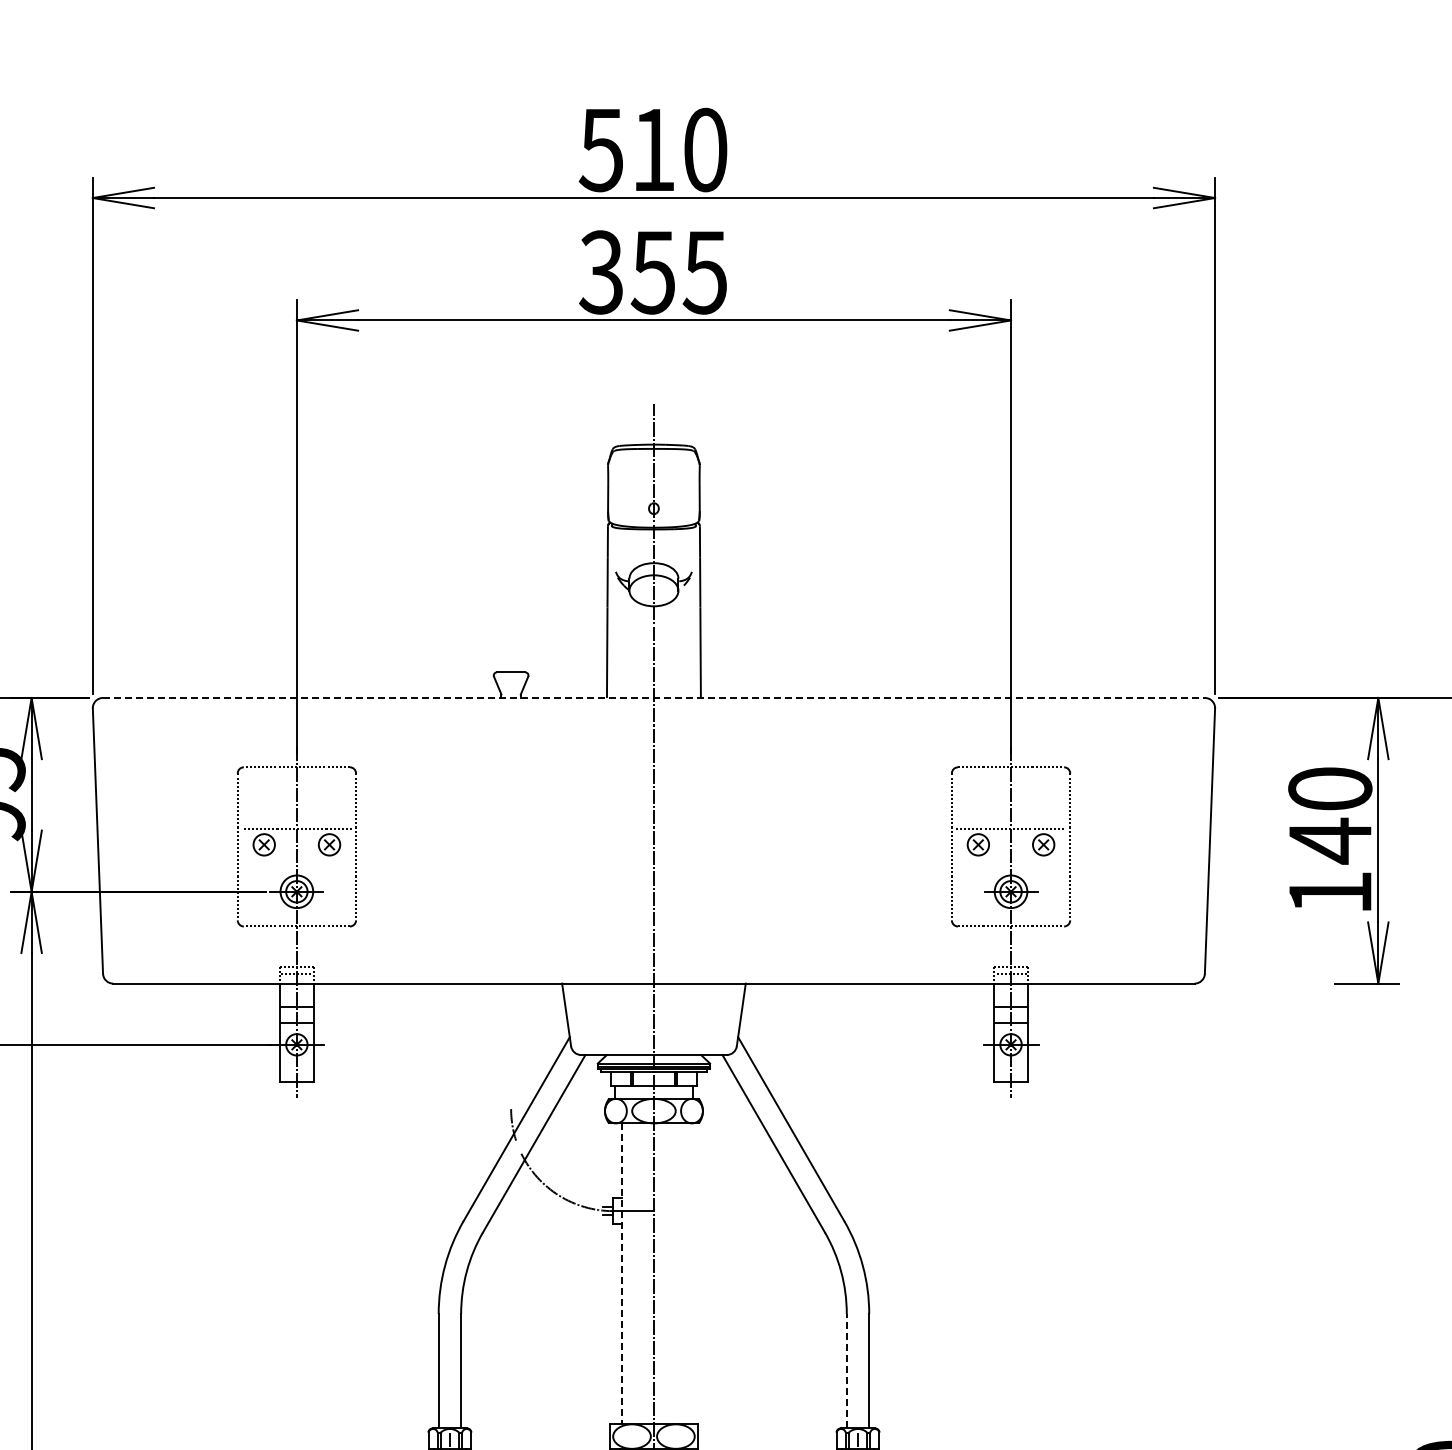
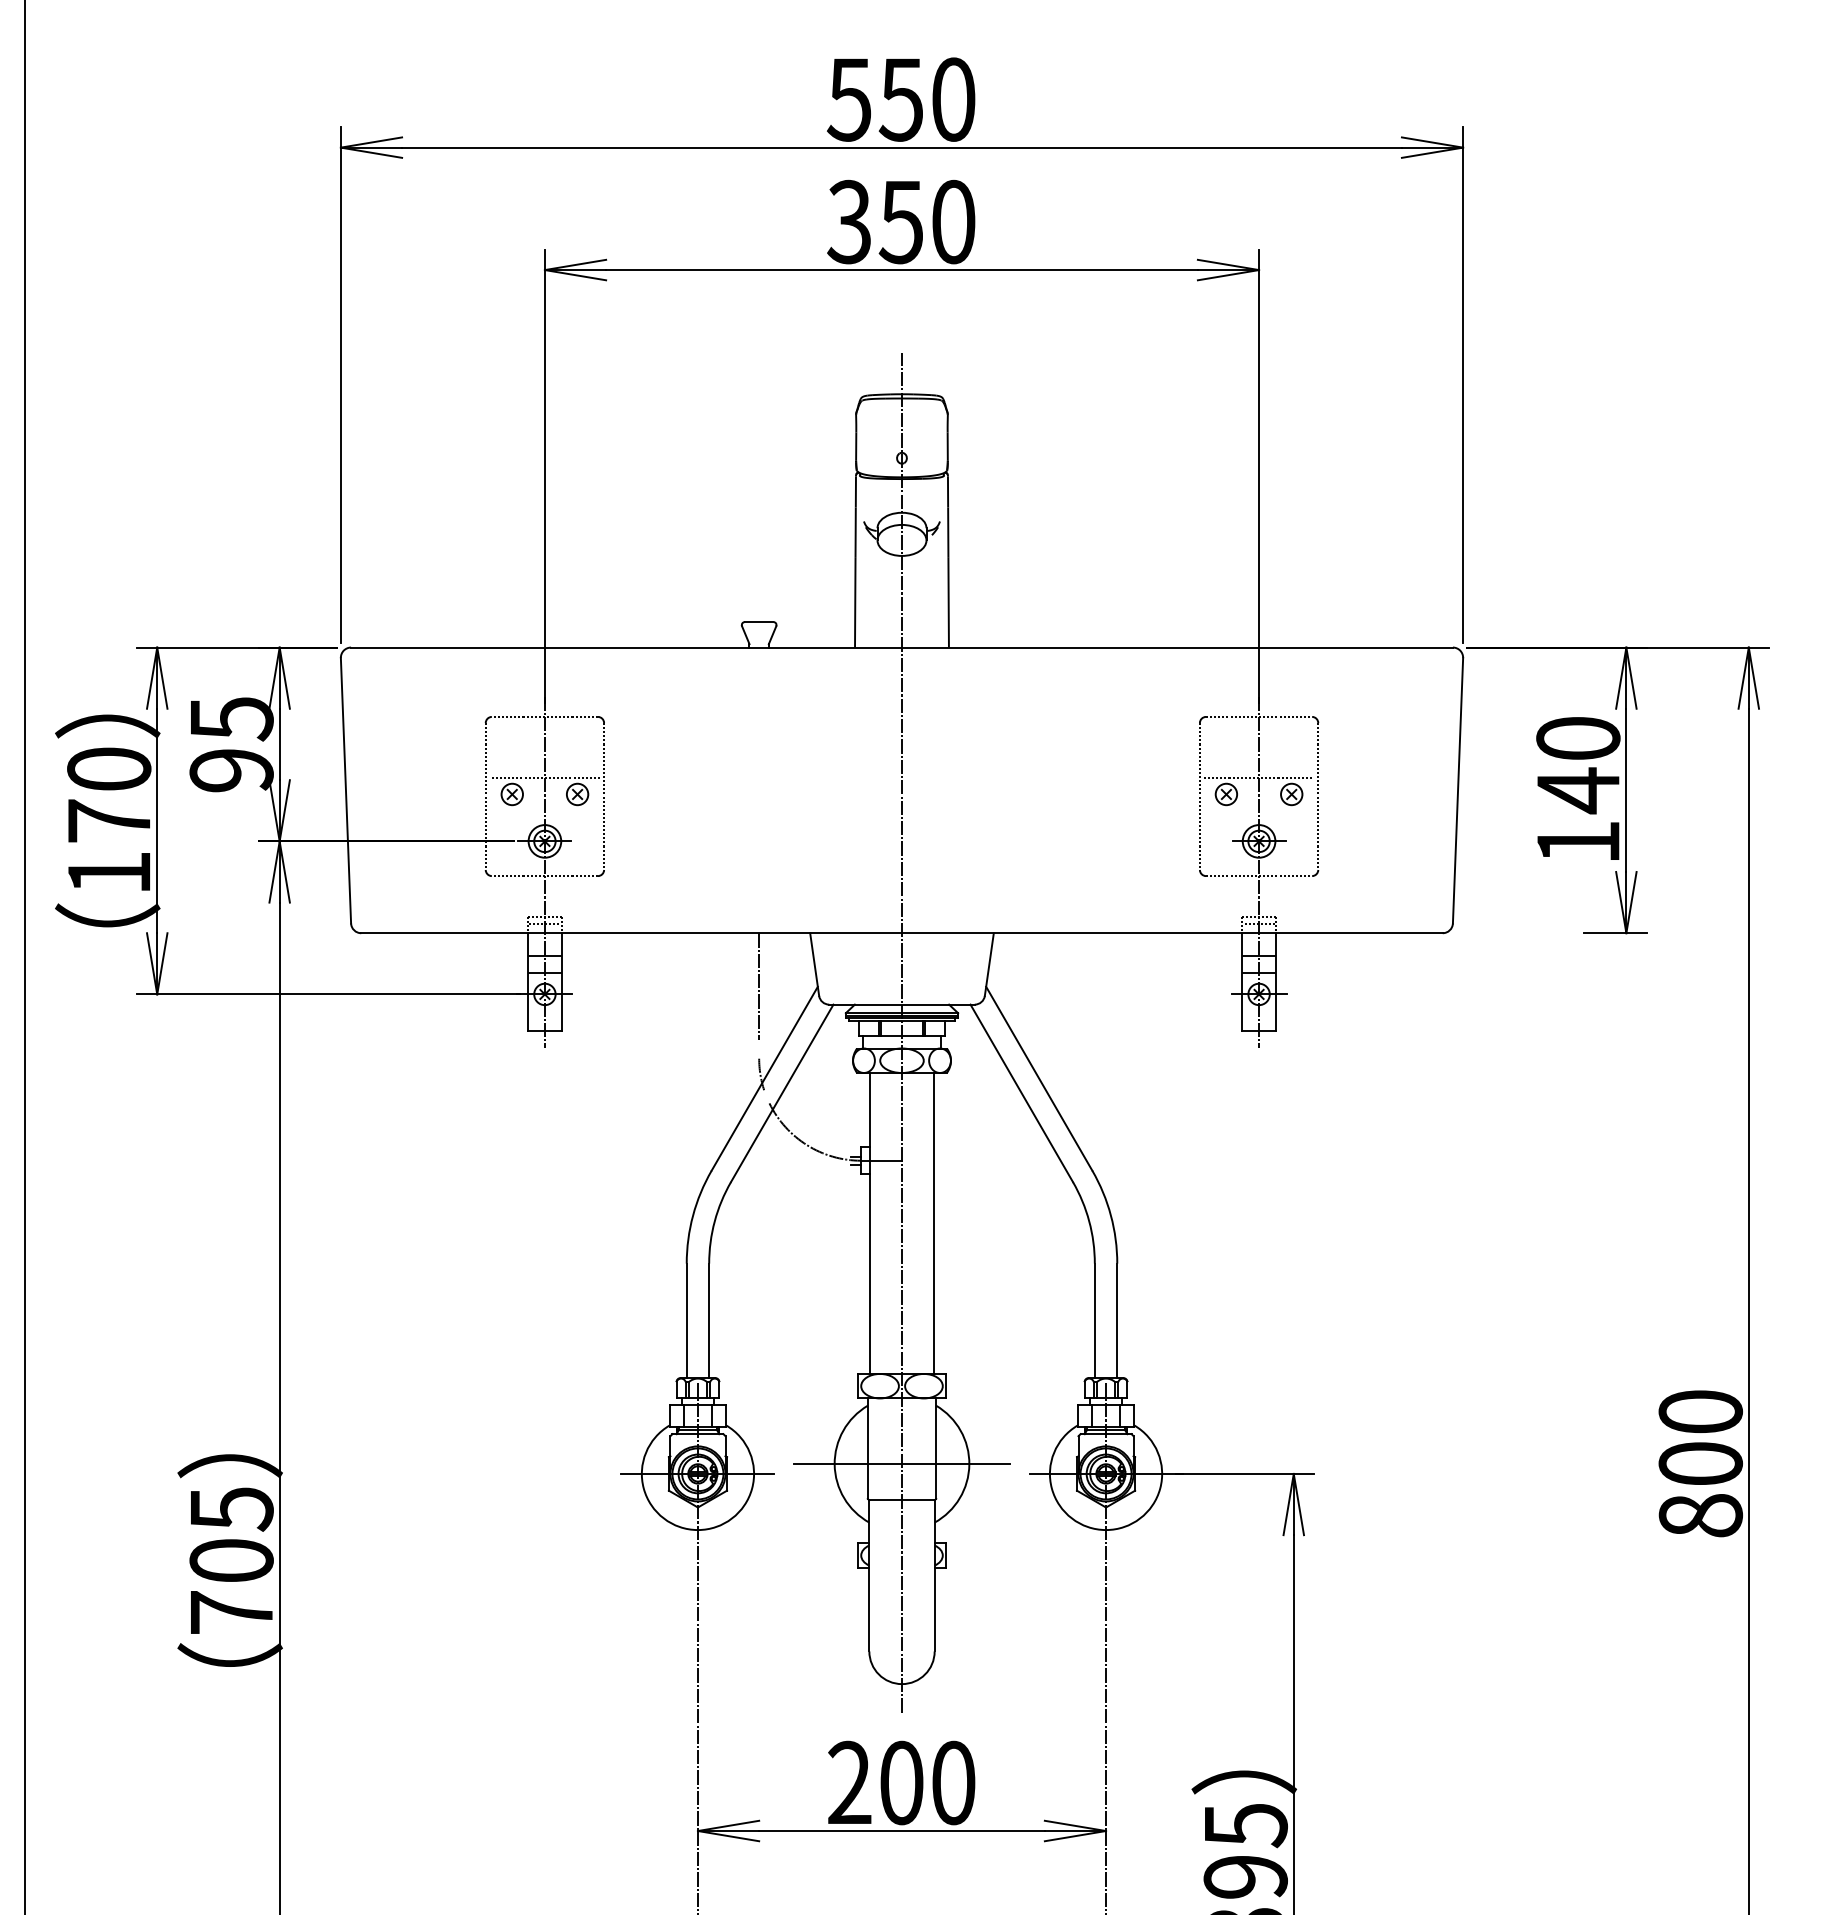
text: (652, 149) -> (900, 99), 510 -> 550
text: (704, 271) -> (952, 221), 355 -> 350
line: (654, 697) -> (902, 647), dashed -> solid
line: (511, 1036) -> (759, 986), added
line: (686, 1272) -> (934, 1222), added
line: (621, 1273) -> (869, 1223), dashed -> solid
line: (846, 1370) -> (1094, 1320), dashed -> solid

